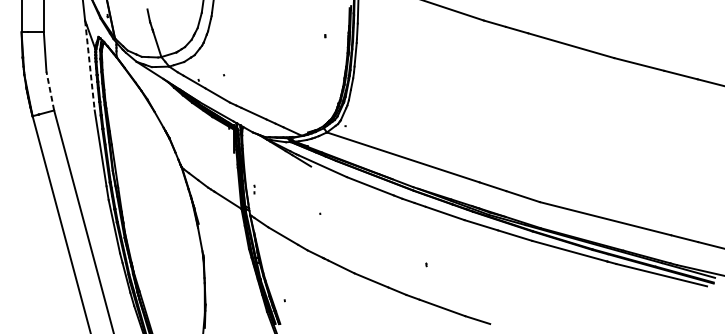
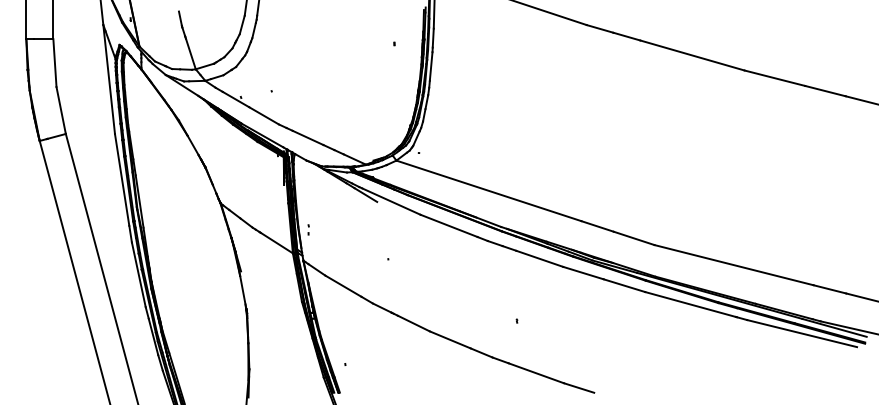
line: (90, 65) -> (109, 79), dashed -> solid
line: (50, 91) -> (61, 110), dashed -> solid

